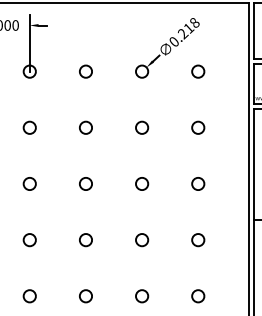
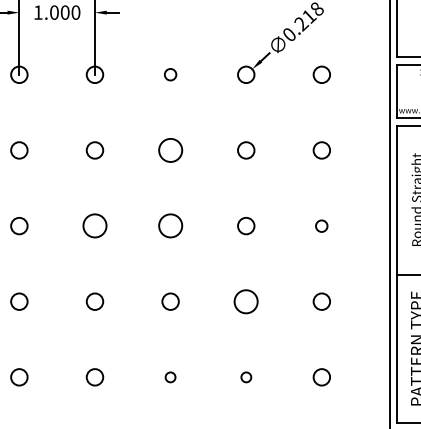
circle: (85, 71) -> (170, 74), size x0.7
circle: (85, 127) -> (170, 150), size x1.4
circle: (29, 184) -> (94, 226), size x1.4
circle: (85, 184) -> (170, 226), size x1.4
circle: (197, 184) -> (321, 226), size x0.7
circle: (142, 239) -> (246, 301), size x1.4
circle: (85, 296) -> (170, 377), size x0.6
circle: (142, 296) -> (246, 377), size x0.6

